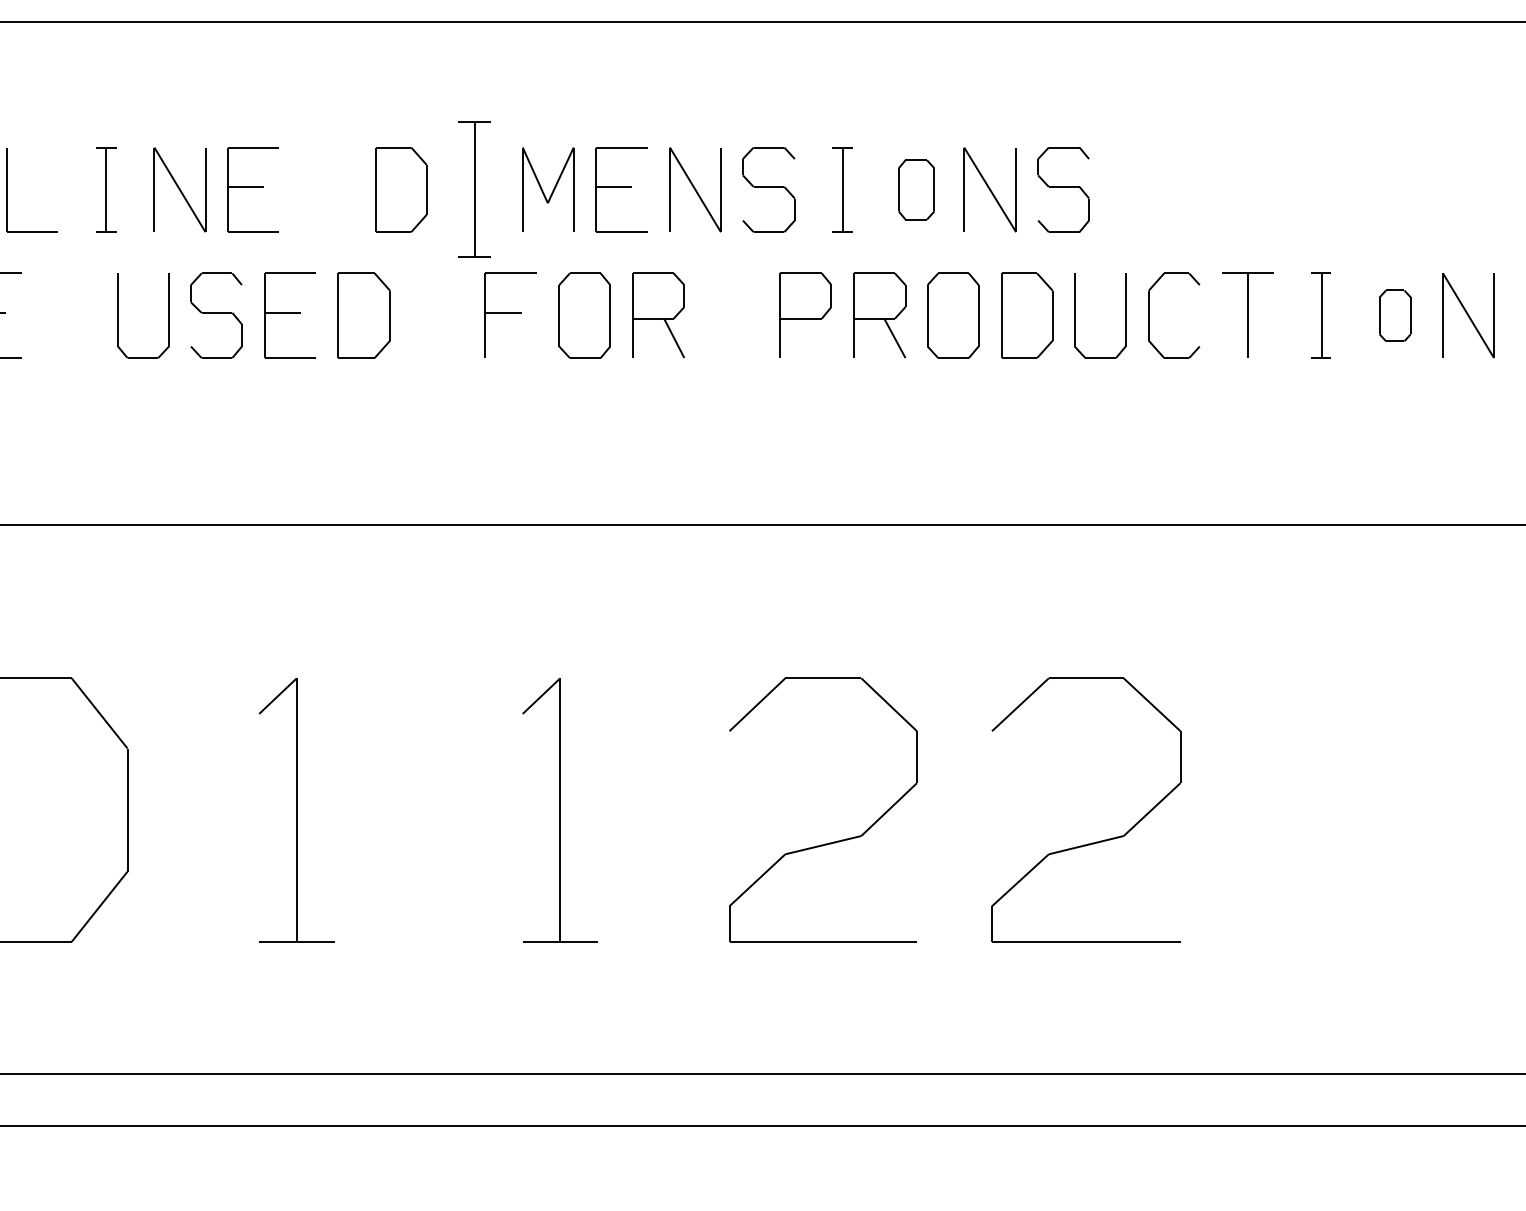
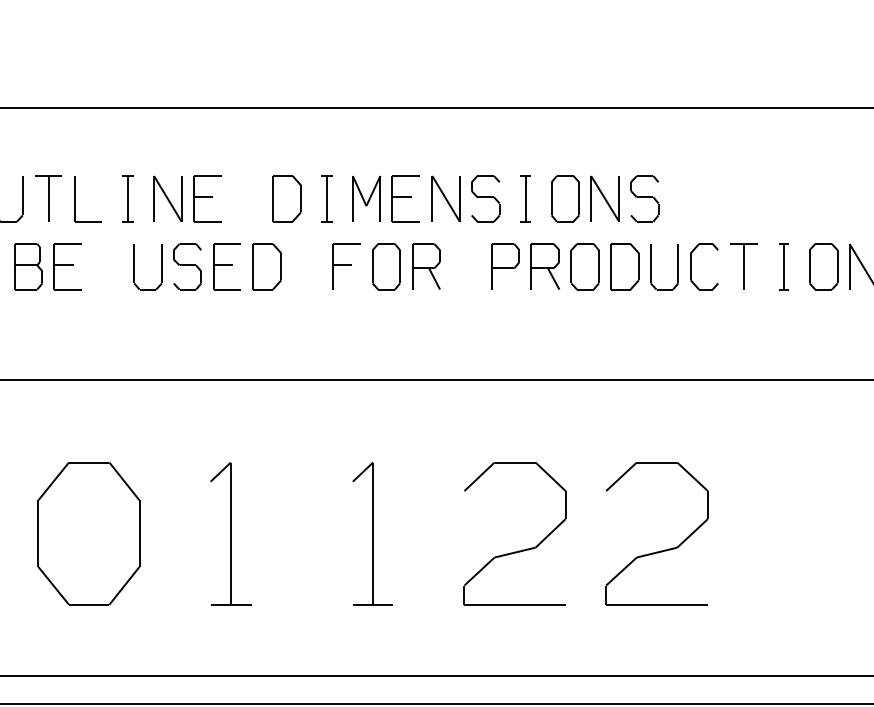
part: (473, 189) -> (326, 198), size x0.62
part: (916, 189) -> (565, 198), size x1.43
part: (1394, 315) -> (823, 266), size x1.67

